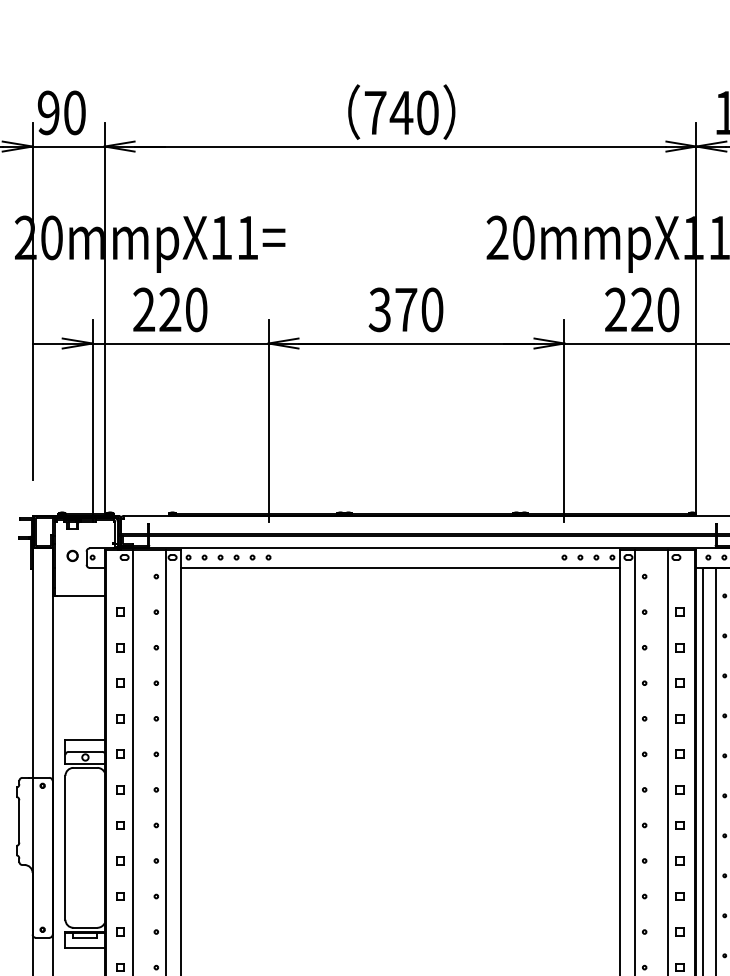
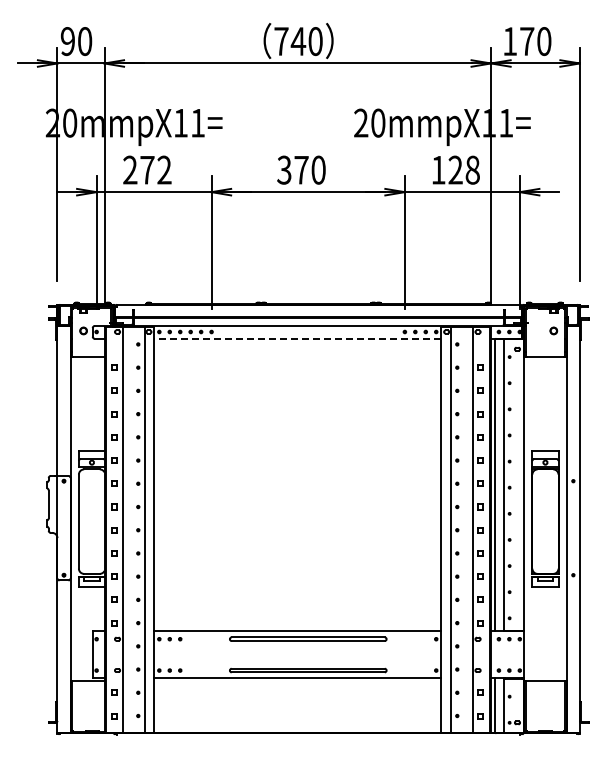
text: (182, 308) -> (155, 169), 220 -> 272
text: (641, 308) -> (455, 169), 220 -> 128
line: (400, 567) -> (297, 338), solid -> dashed

